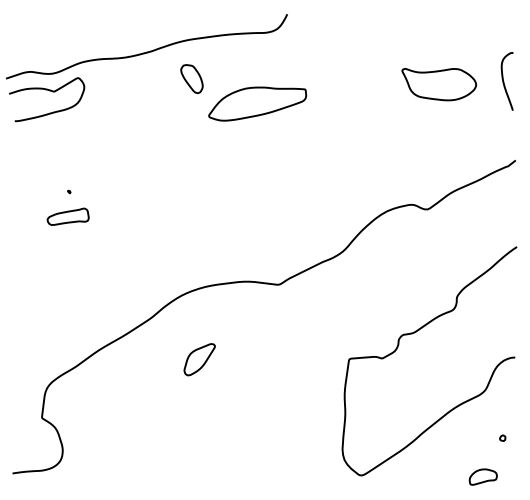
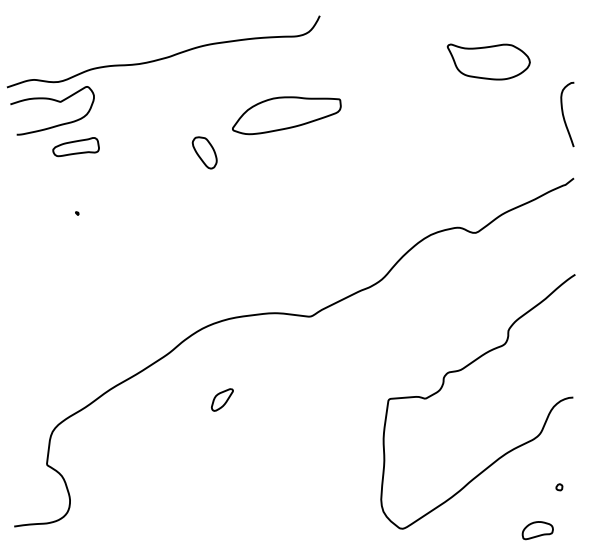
part: (191, 78) -> (204, 152), moved
curve: (504, 82) -> (564, 115), moved
part: (438, 84) -> (488, 61), moved
part: (67, 217) -> (75, 147), moved
part: (199, 359) -> (222, 399), size x0.62

